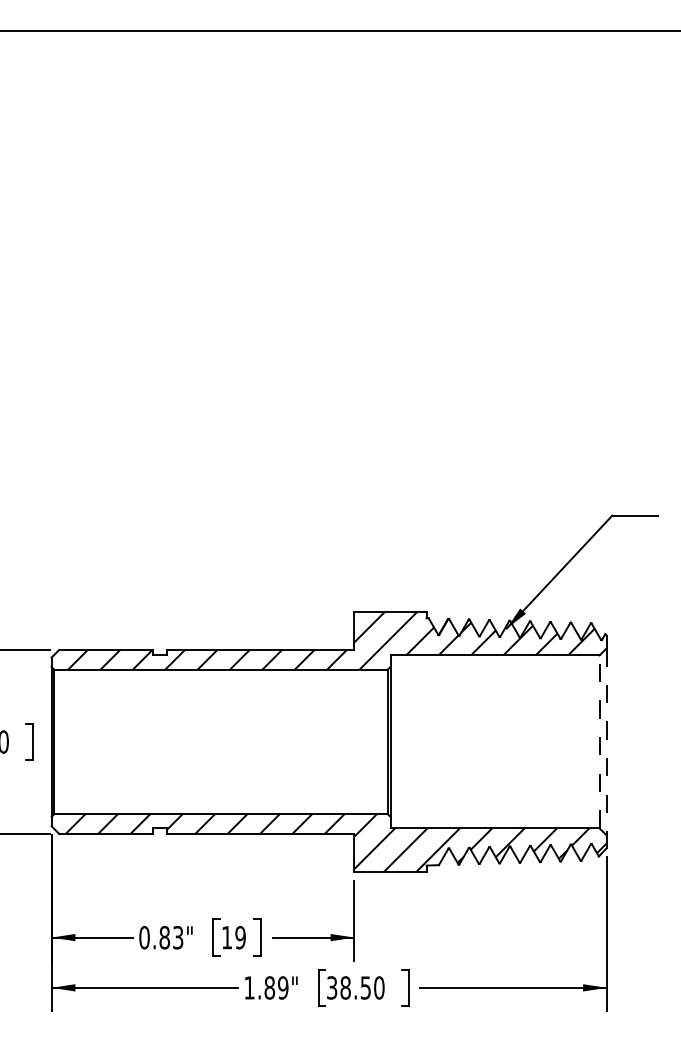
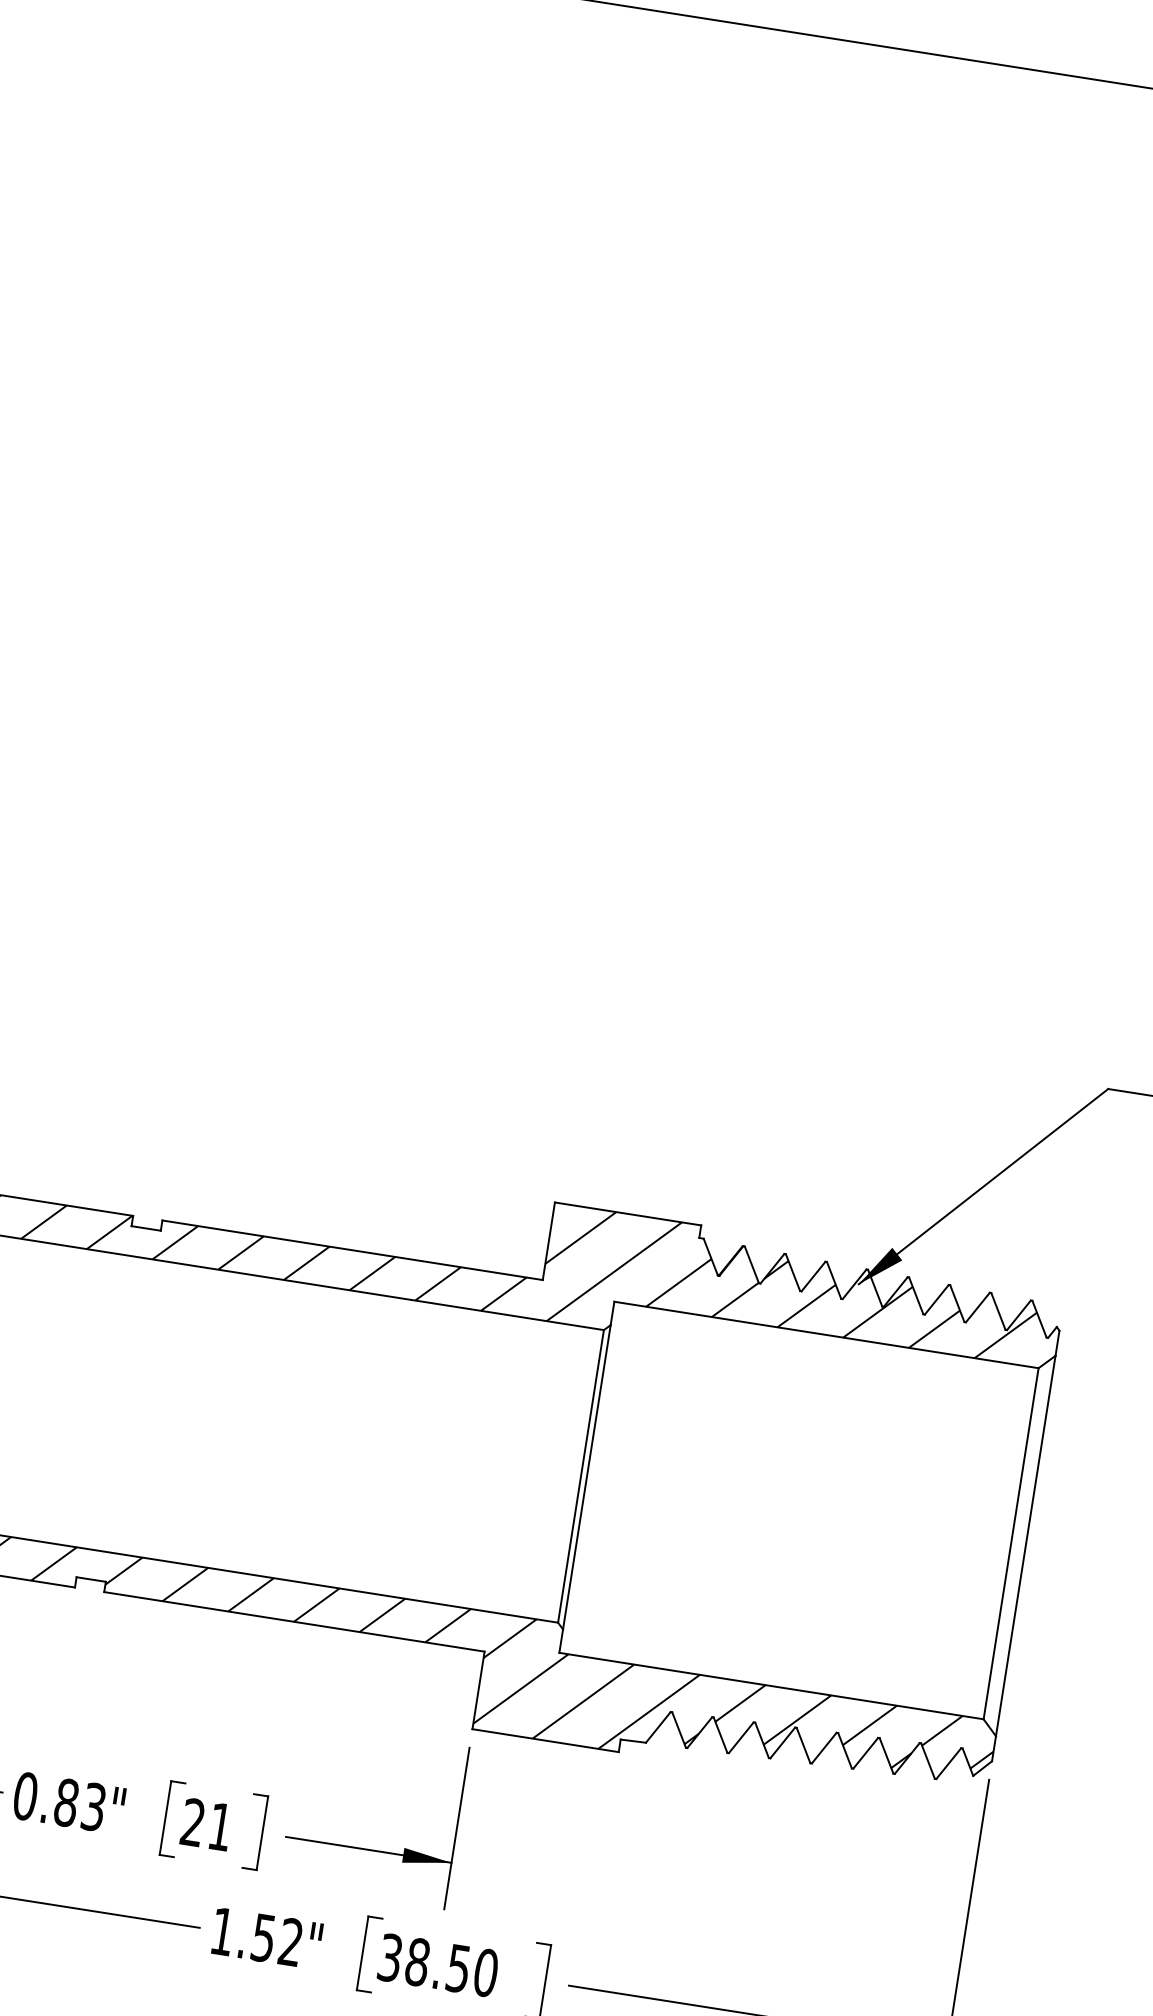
line: (599, 741) -> (1010, 1542), dashed -> solid
line: (606, 741) -> (1025, 1545), dashed -> solid
text: (233, 937) -> (206, 1824), 19 -> 21
text: (276, 987) -> (277, 1939), 1.89" -> 1.52"

